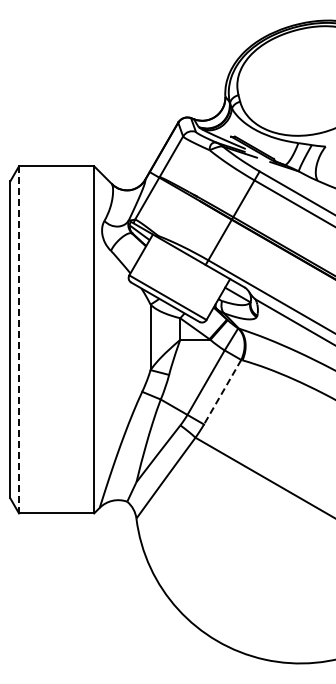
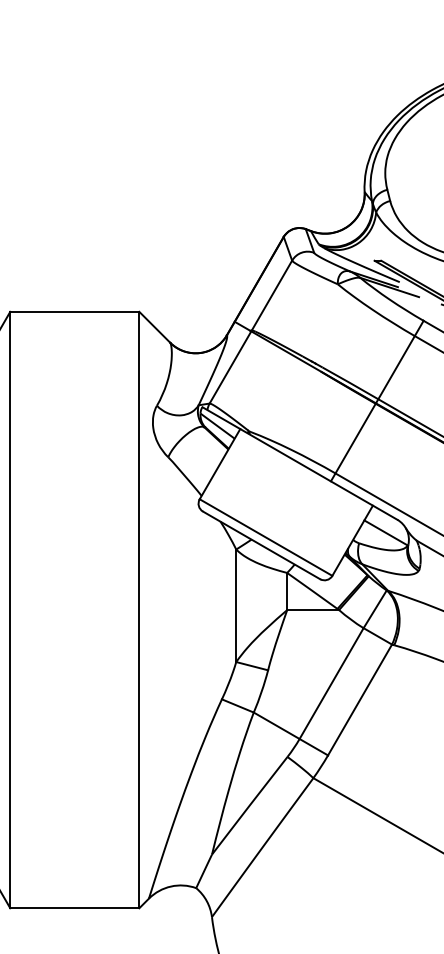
line: (19, 339) -> (11, 609), dashed -> solid
line: (222, 392) -> (359, 700), dashed -> solid

